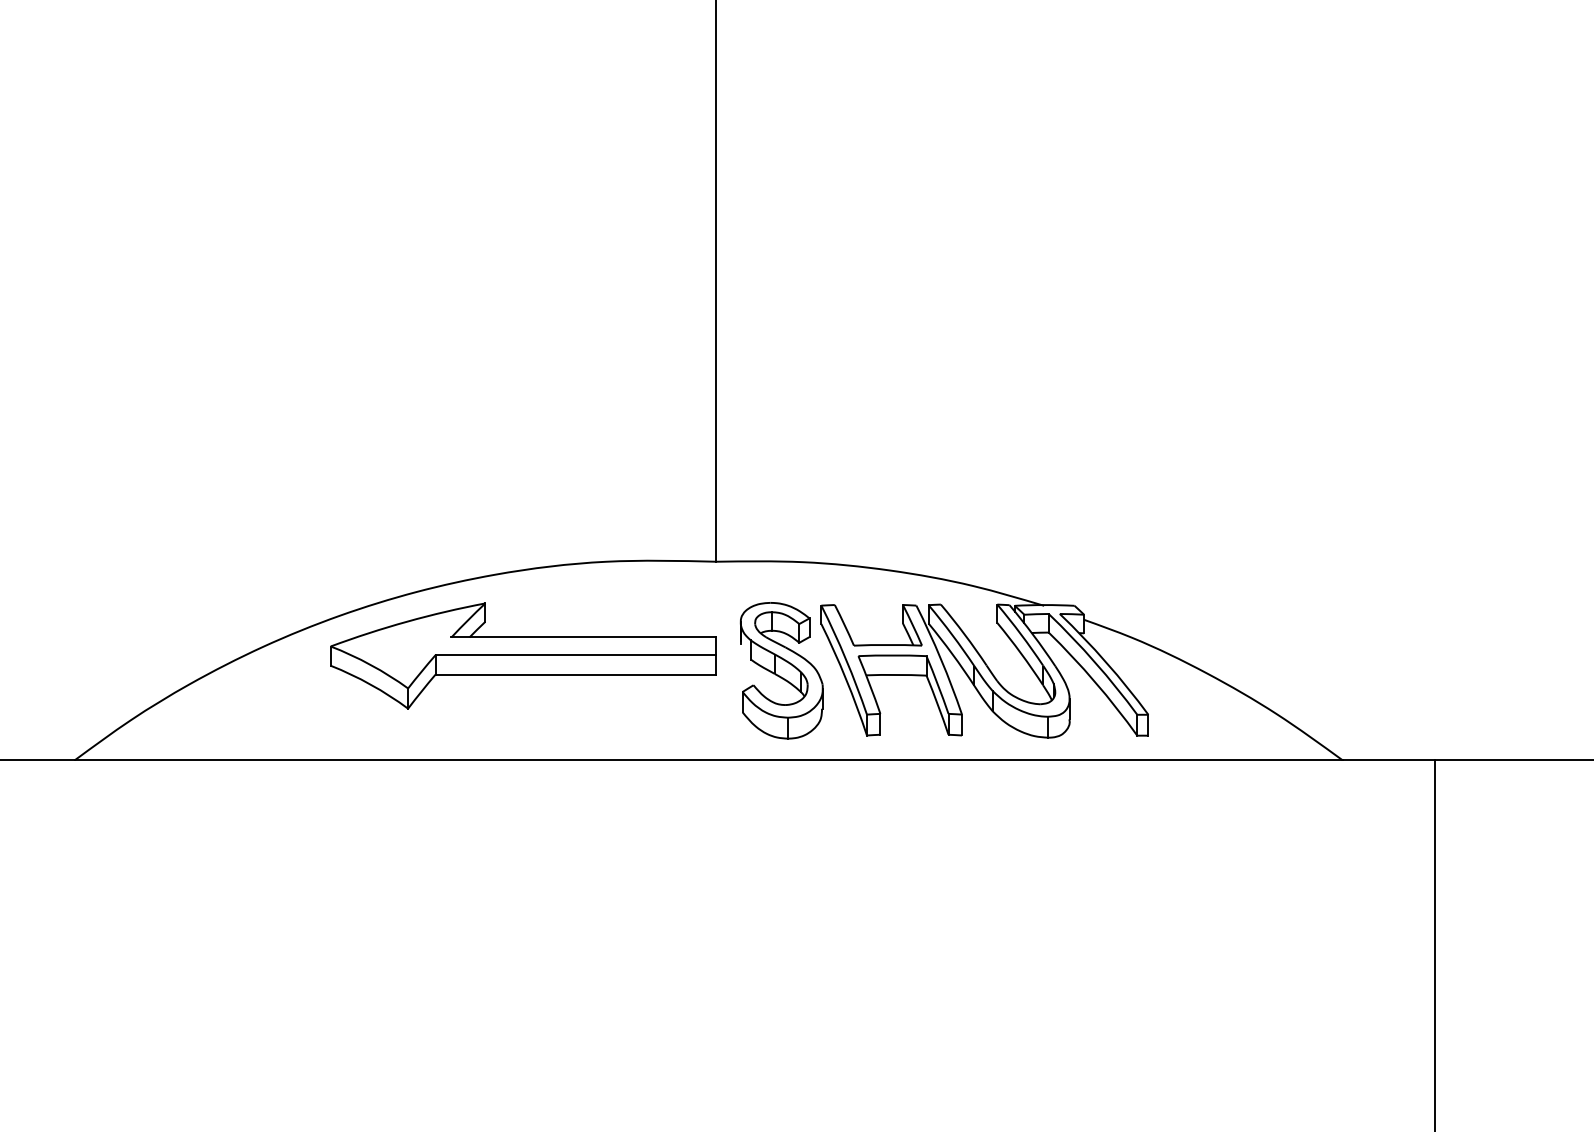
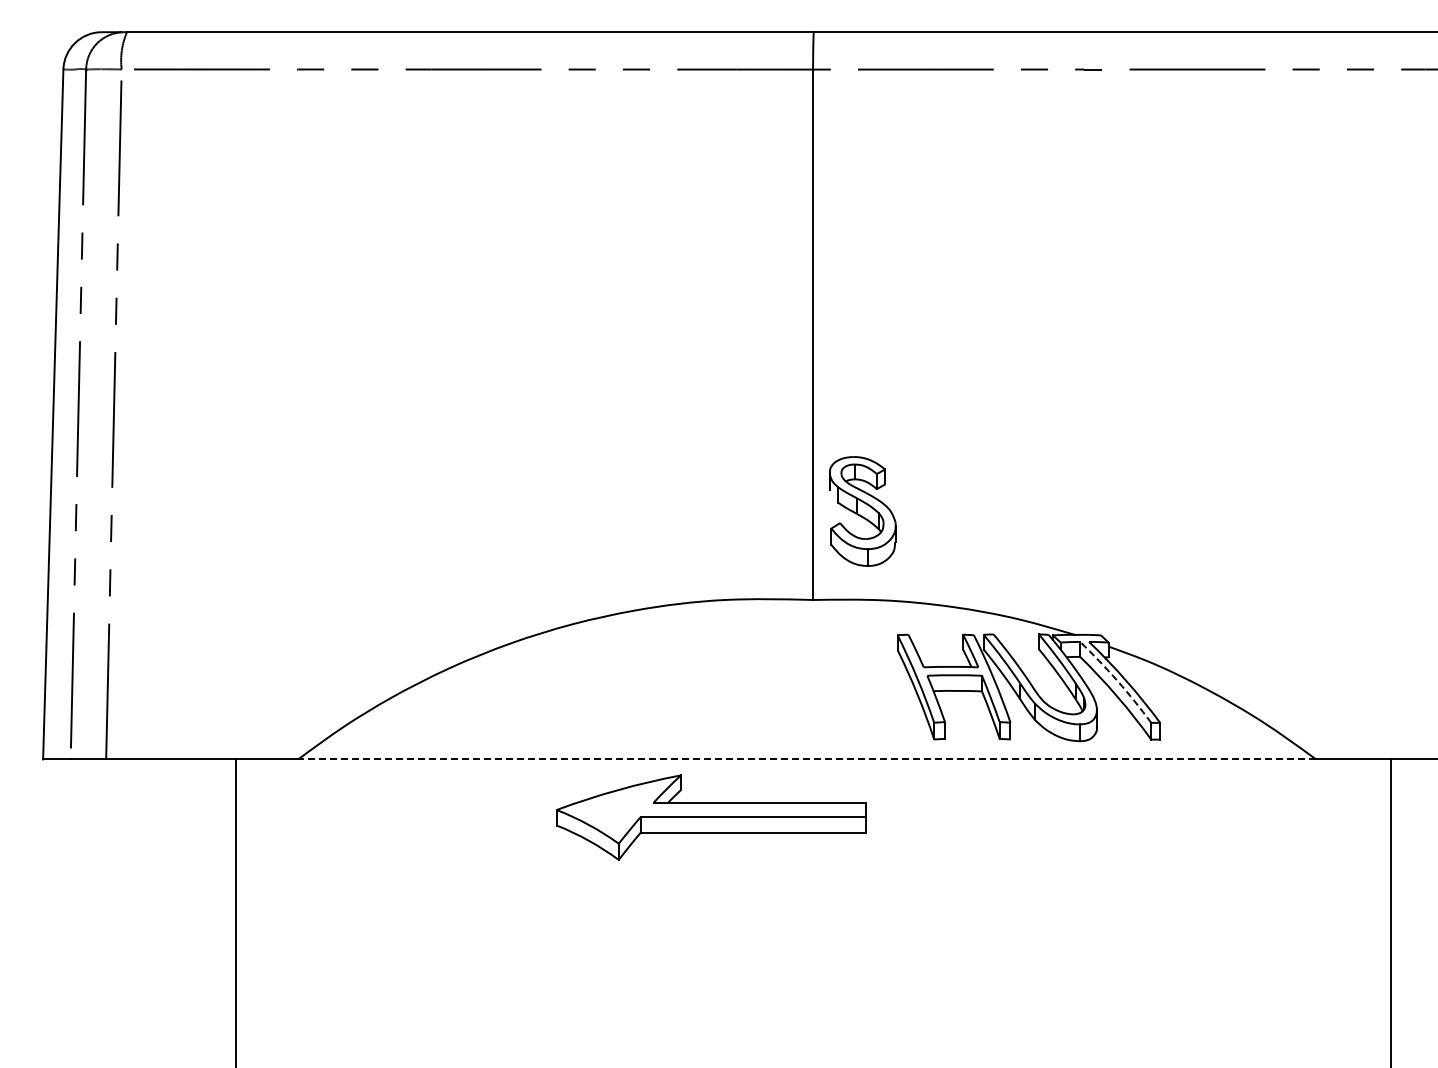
part: (523, 655) -> (711, 817), moved
arc: (1095, 662) -> (1117, 680), solid -> dashed
part: (781, 670) -> (862, 511), moved
line: (709, 760) -> (807, 759), solid -> dashed

